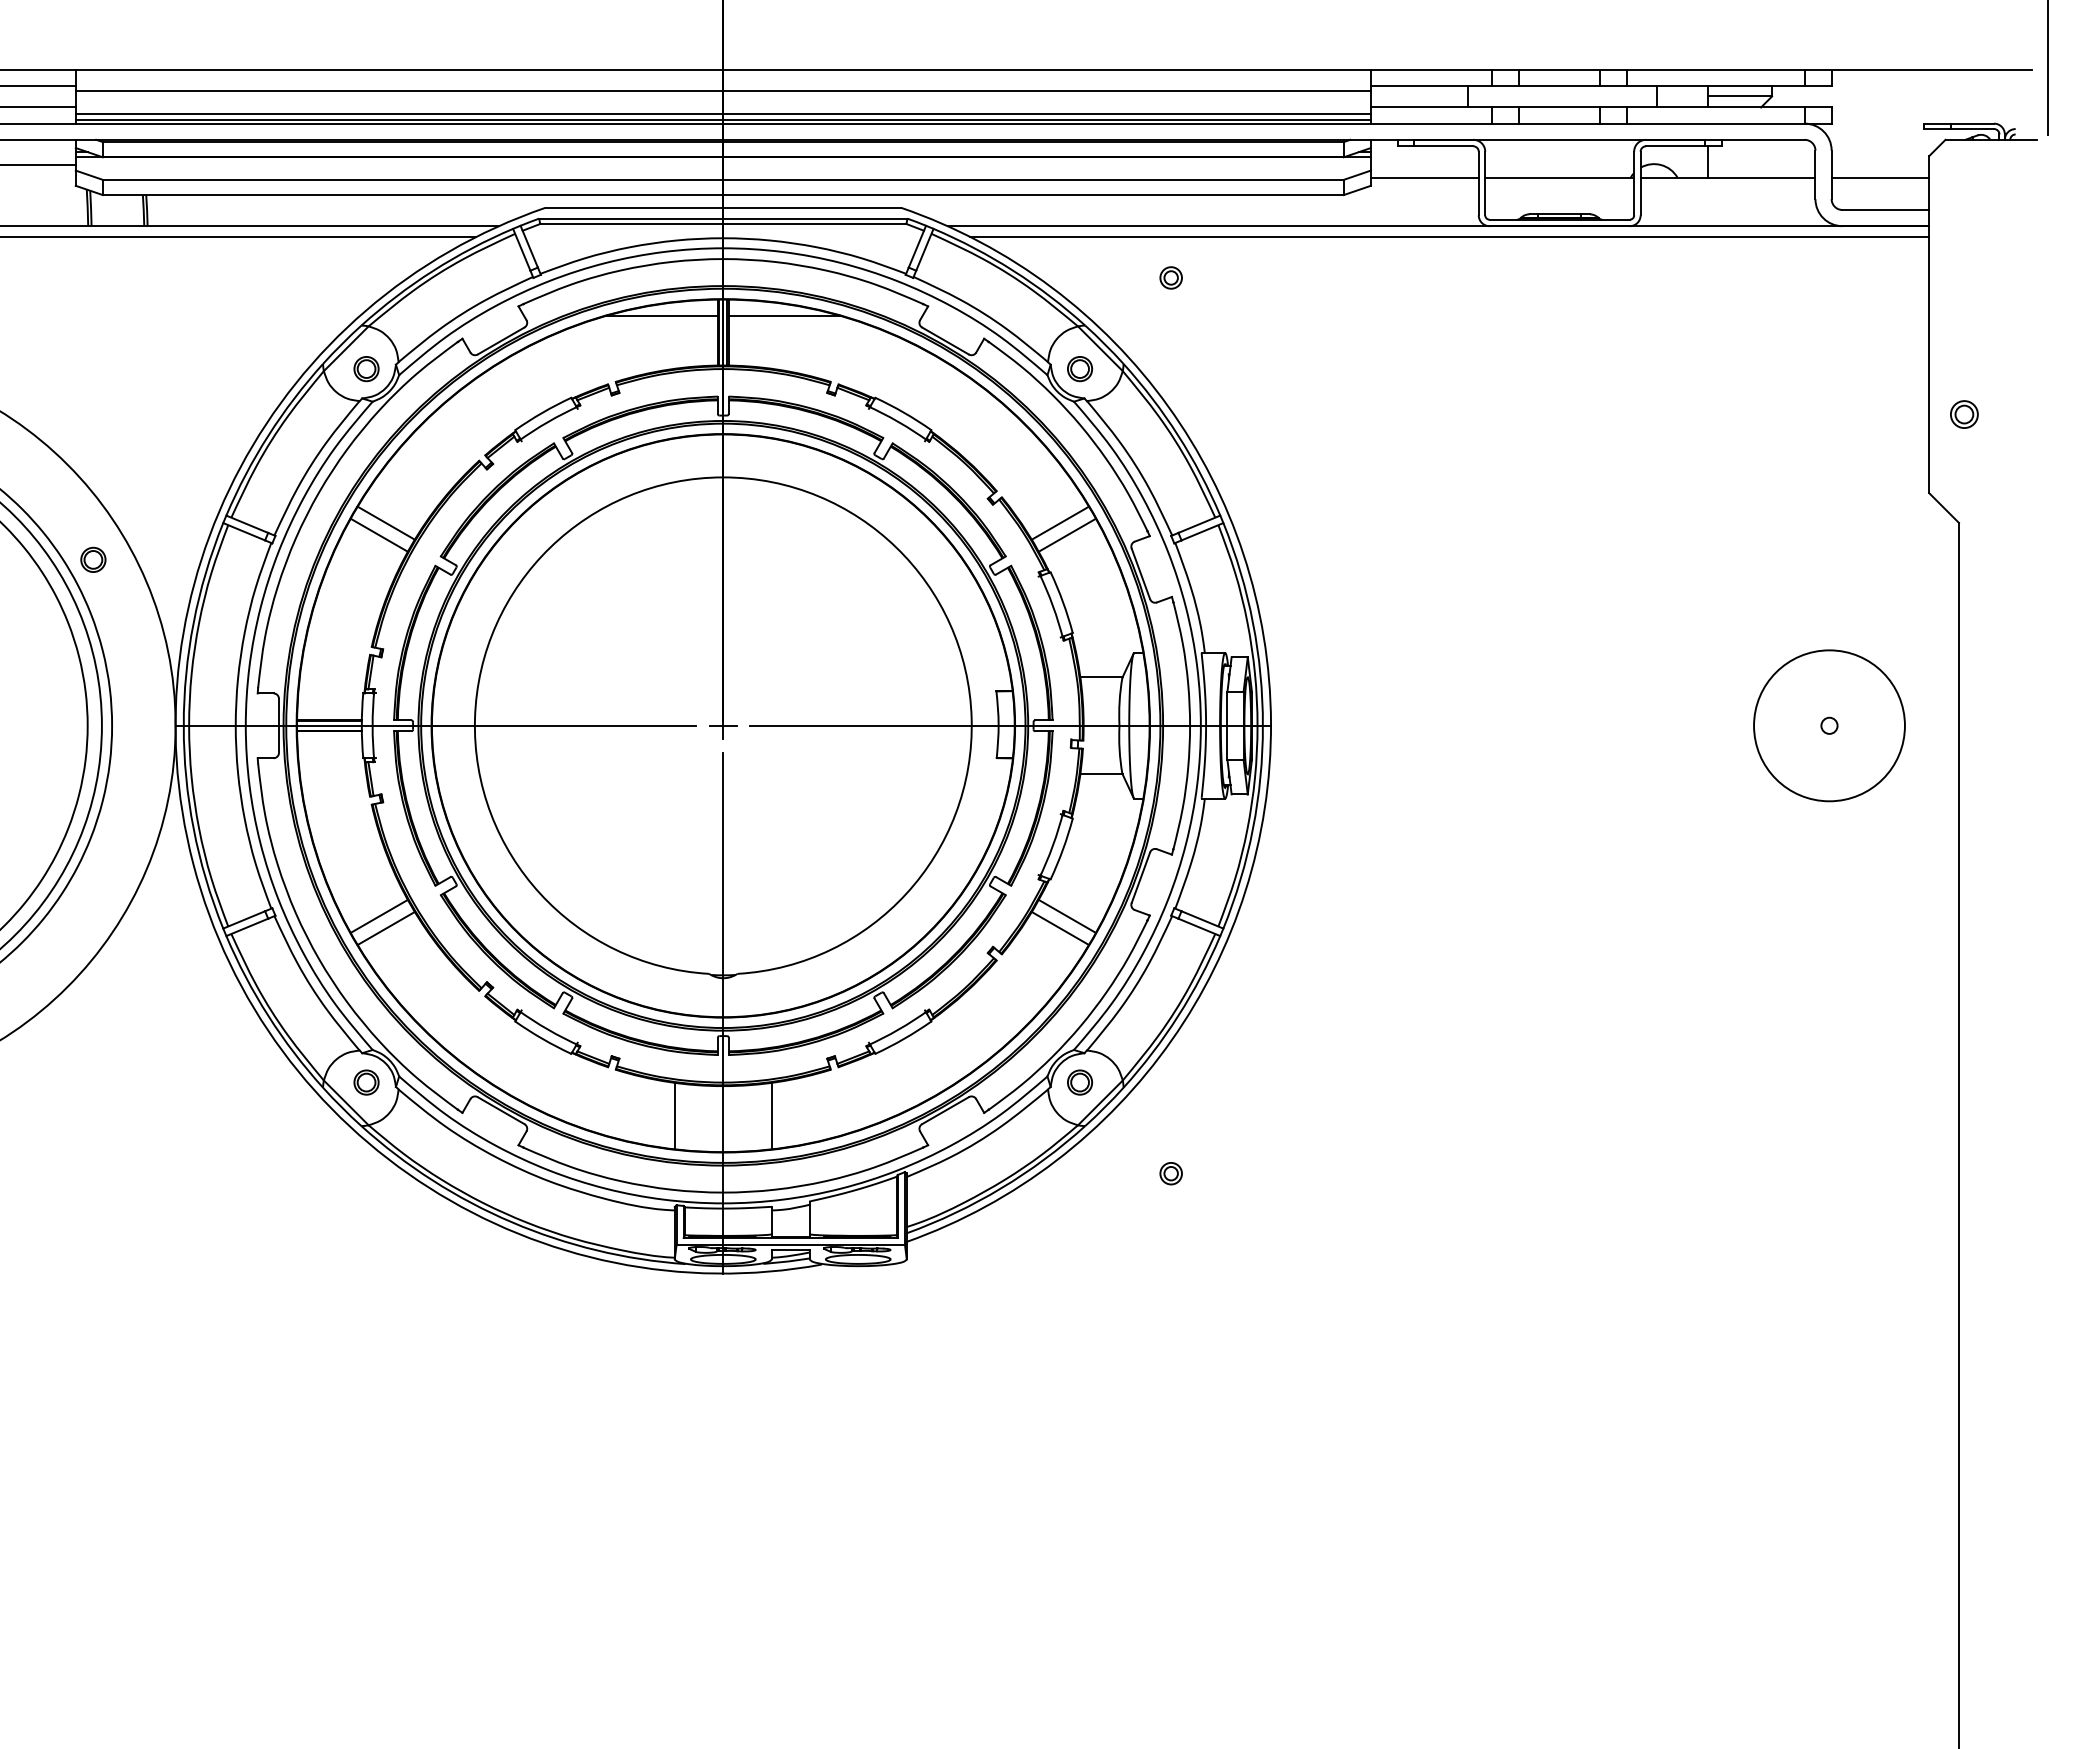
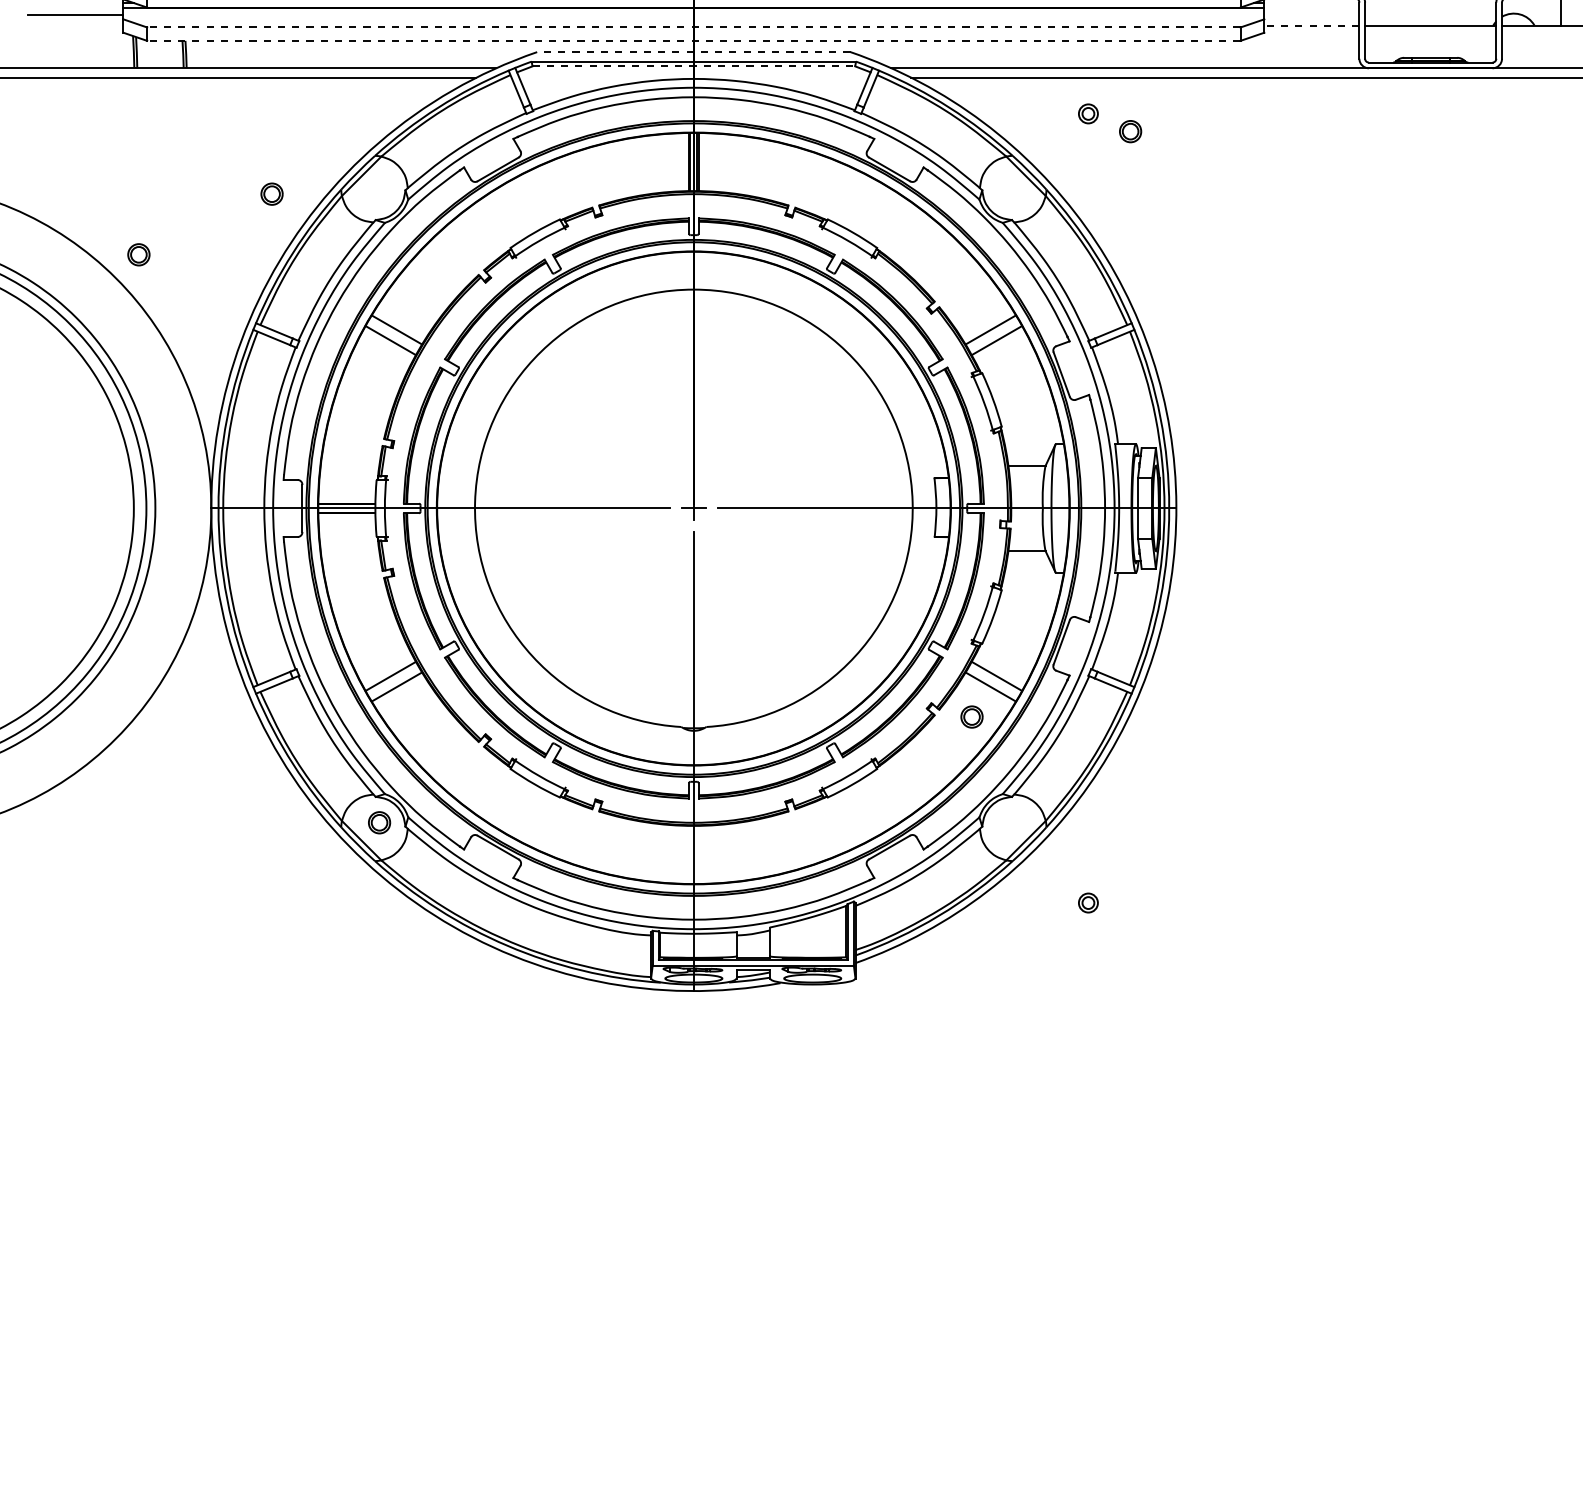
line: (1424, 177) -> (1311, 25), solid -> dashed
line: (723, 179) -> (694, 27), solid -> dashed
line: (723, 195) -> (694, 41), solid -> dashed
line: (723, 207) -> (694, 51), solid -> dashed
line: (723, 224) -> (694, 66), solid -> dashed
line: (661, 315) -> (639, 146), removed
line: (783, 315) -> (746, 146), removed
part: (366, 369) -> (272, 194), moved
part: (1080, 369) -> (1130, 132), moved
part: (93, 559) -> (138, 254), moved
part: (1080, 1082) -> (972, 716), moved
line: (674, 1115) -> (650, 851), removed
line: (771, 1115) -> (736, 851), removed

